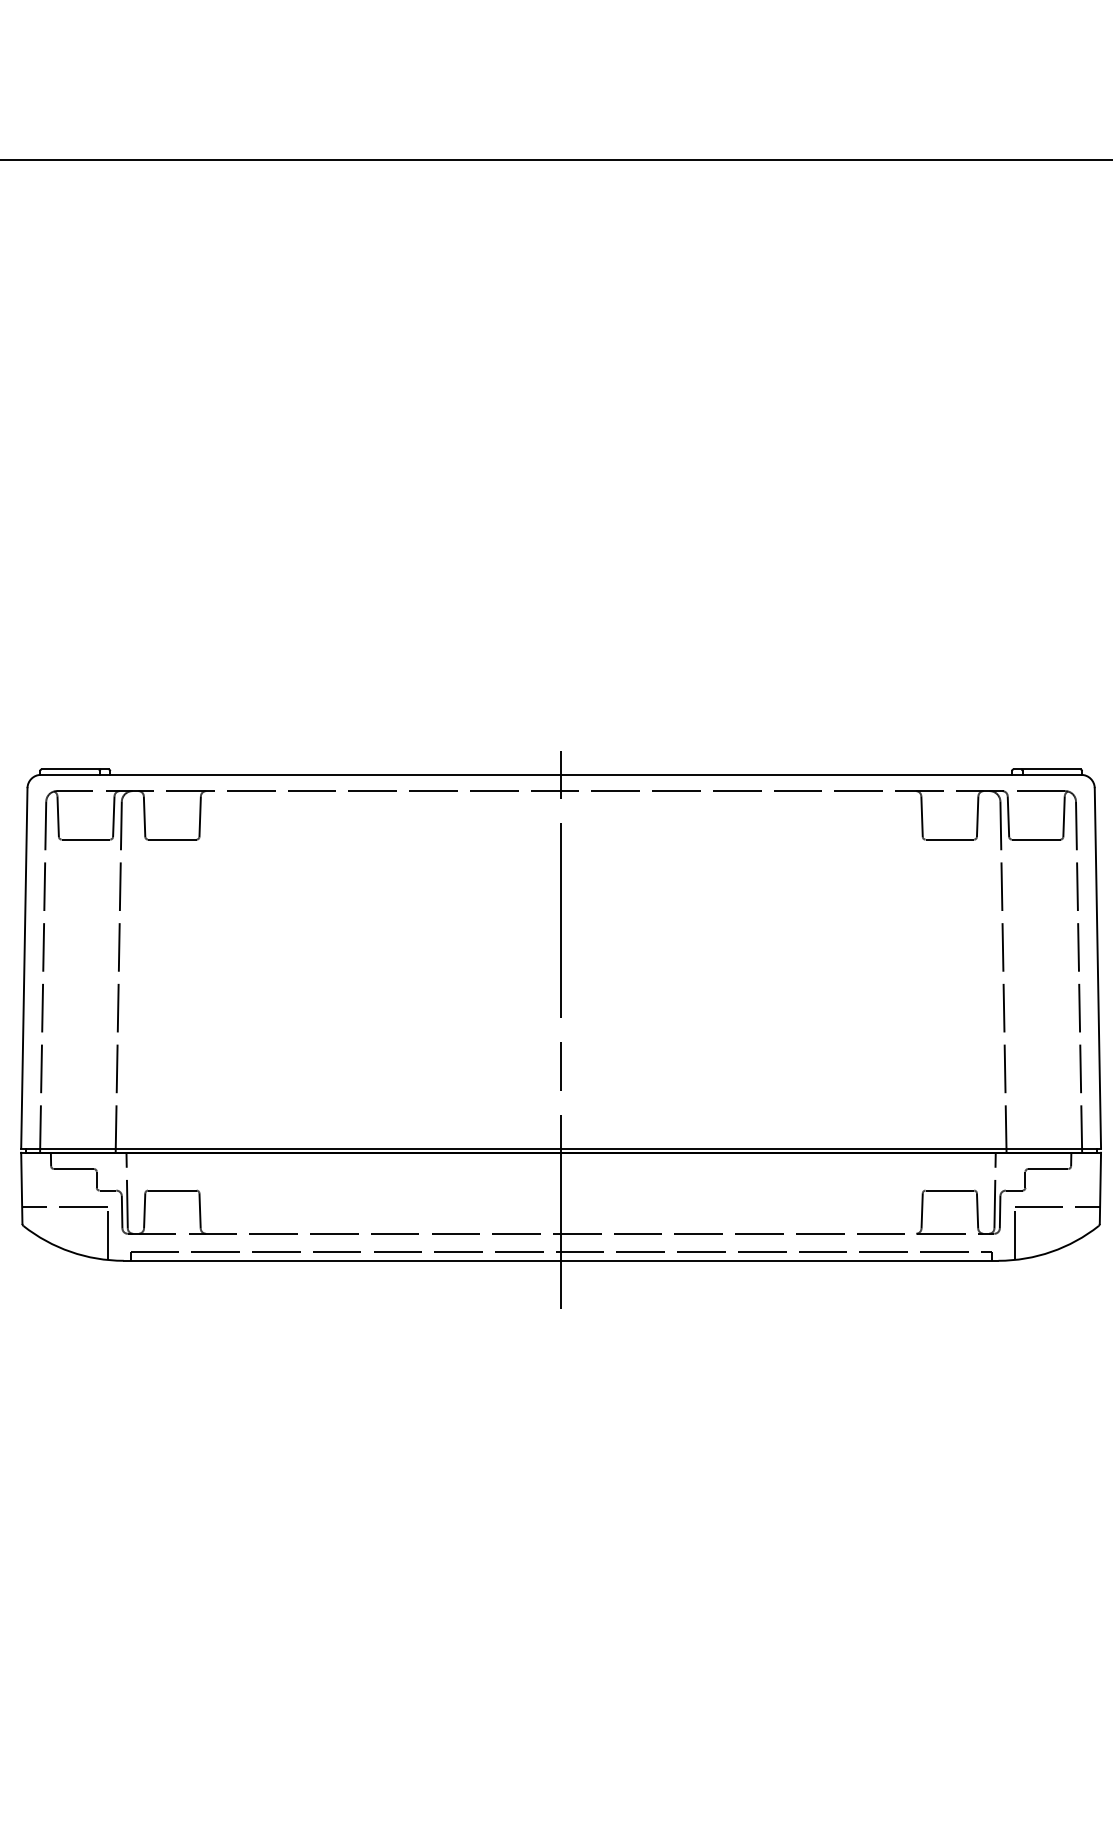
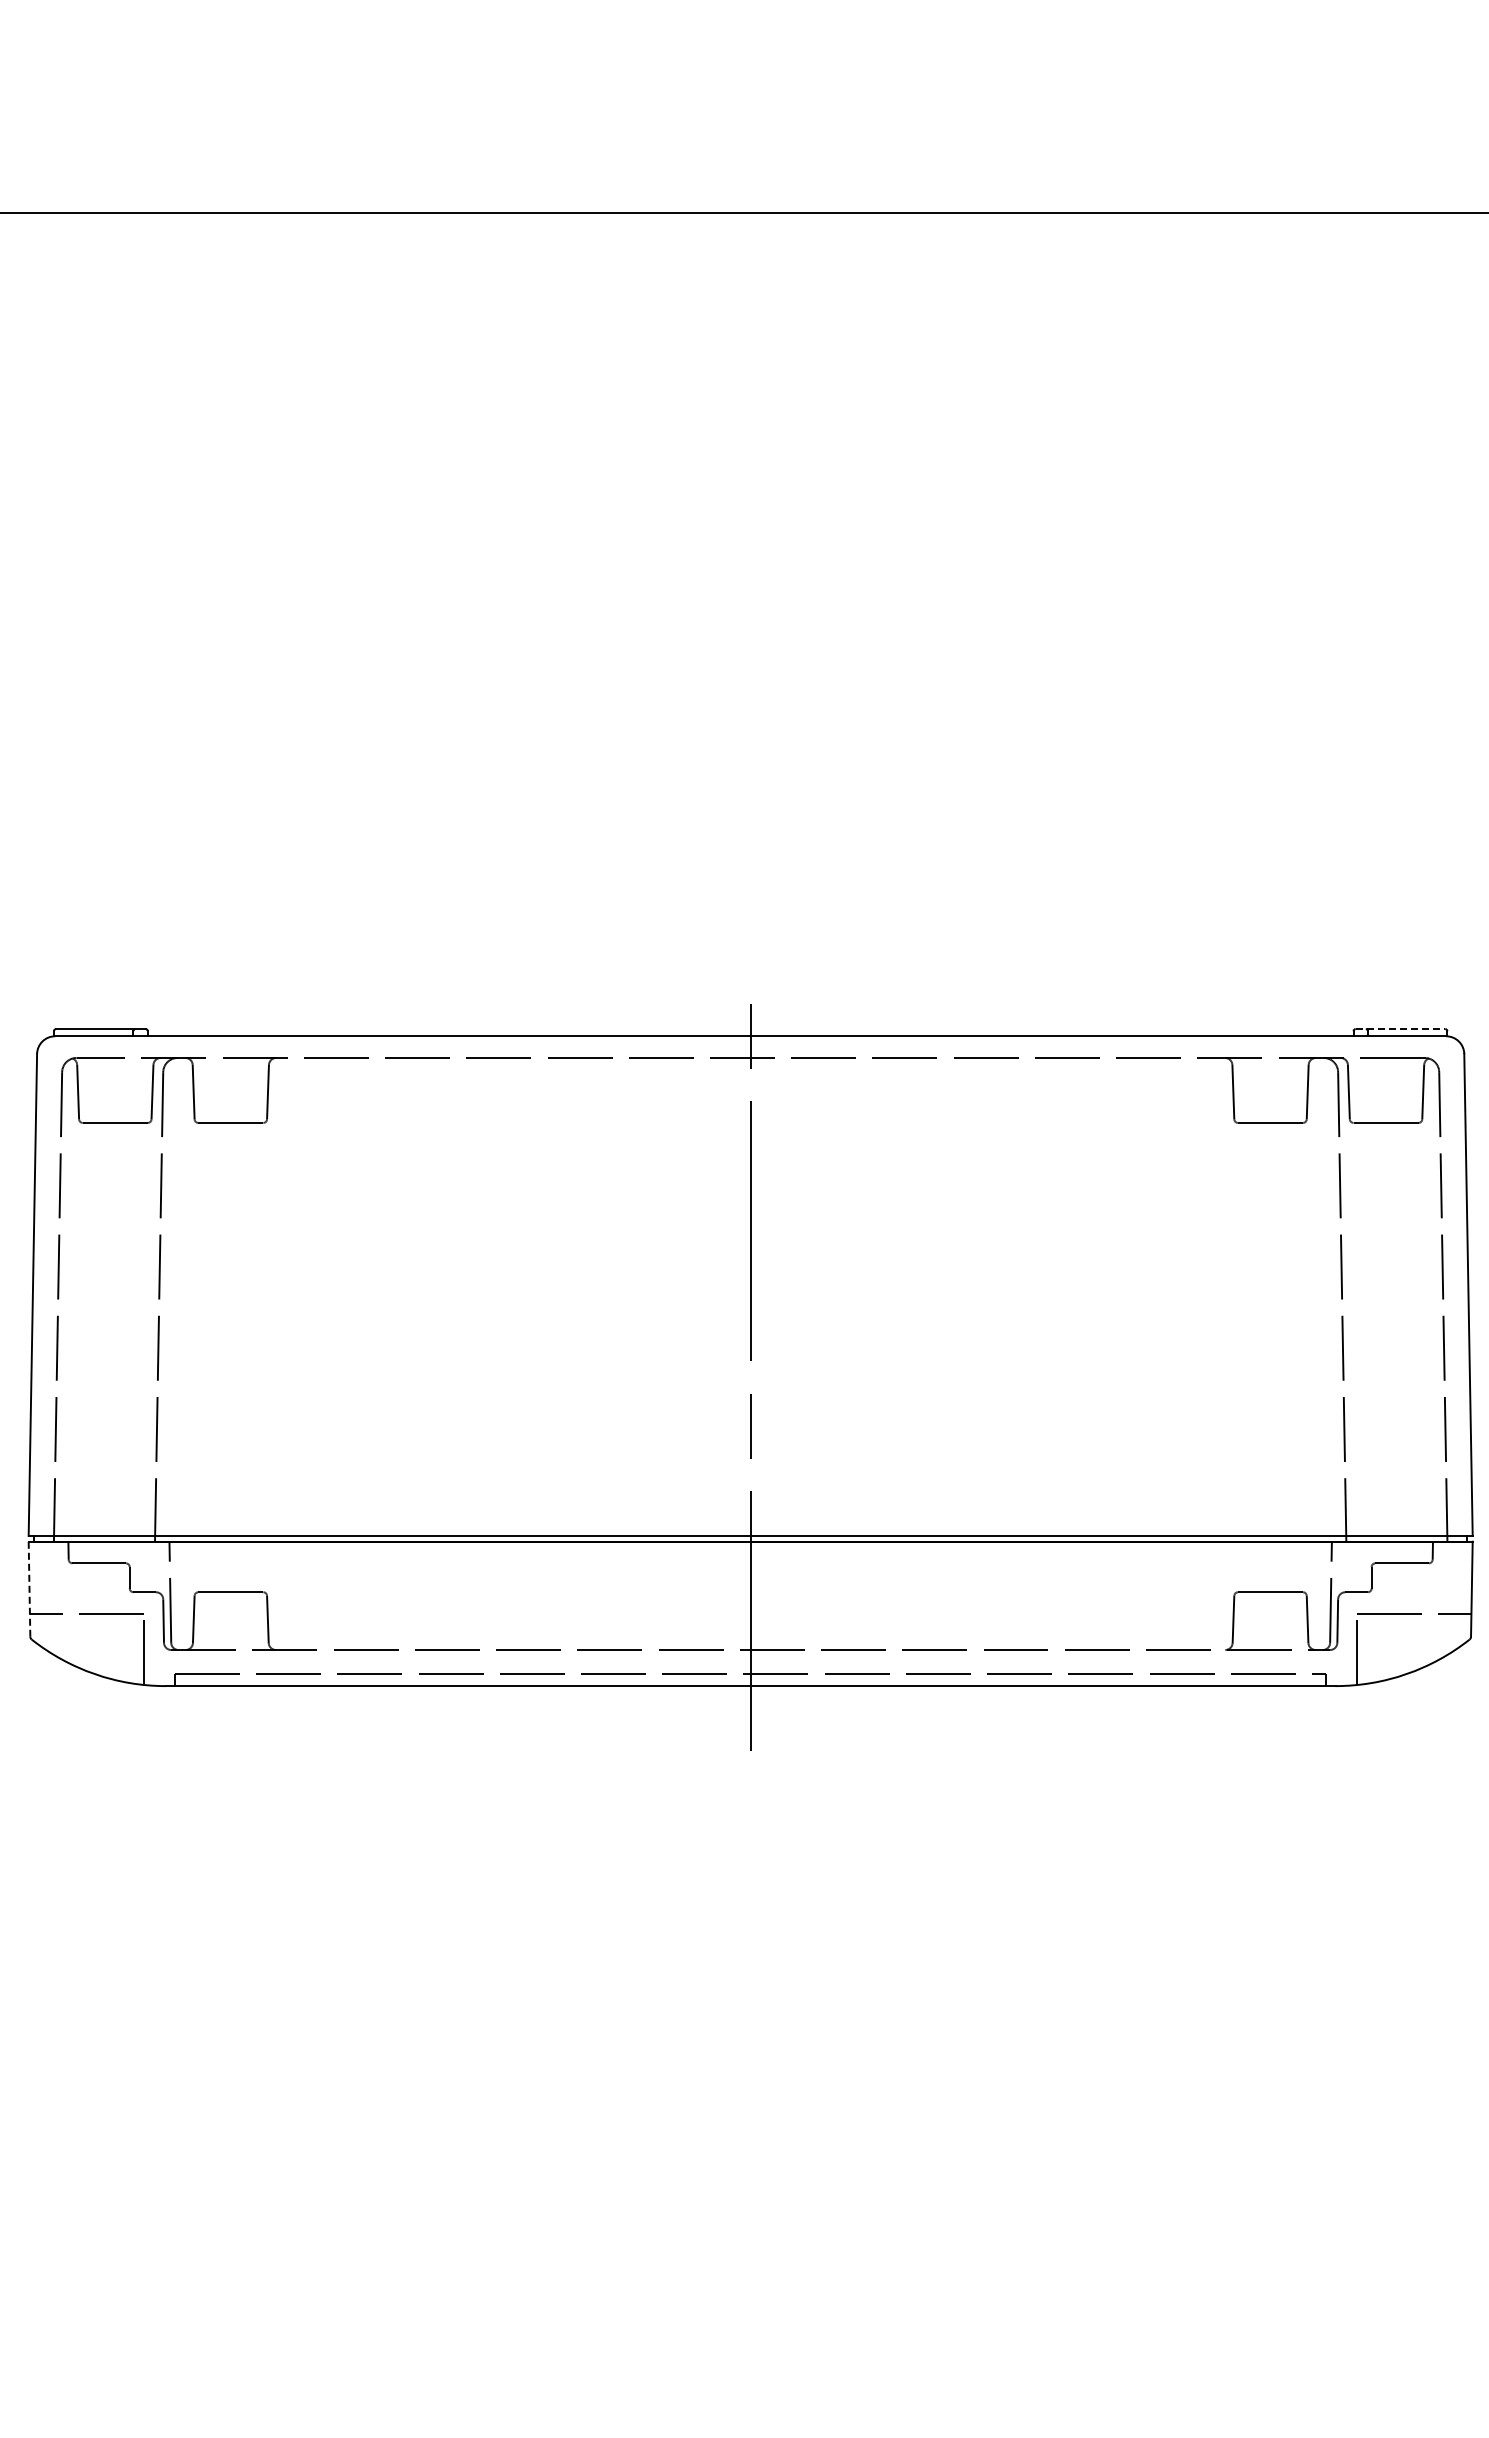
line: (1047, 769) -> (1400, 1029), solid -> dashed
line: (21, 1188) -> (29, 1589), solid -> dashed

